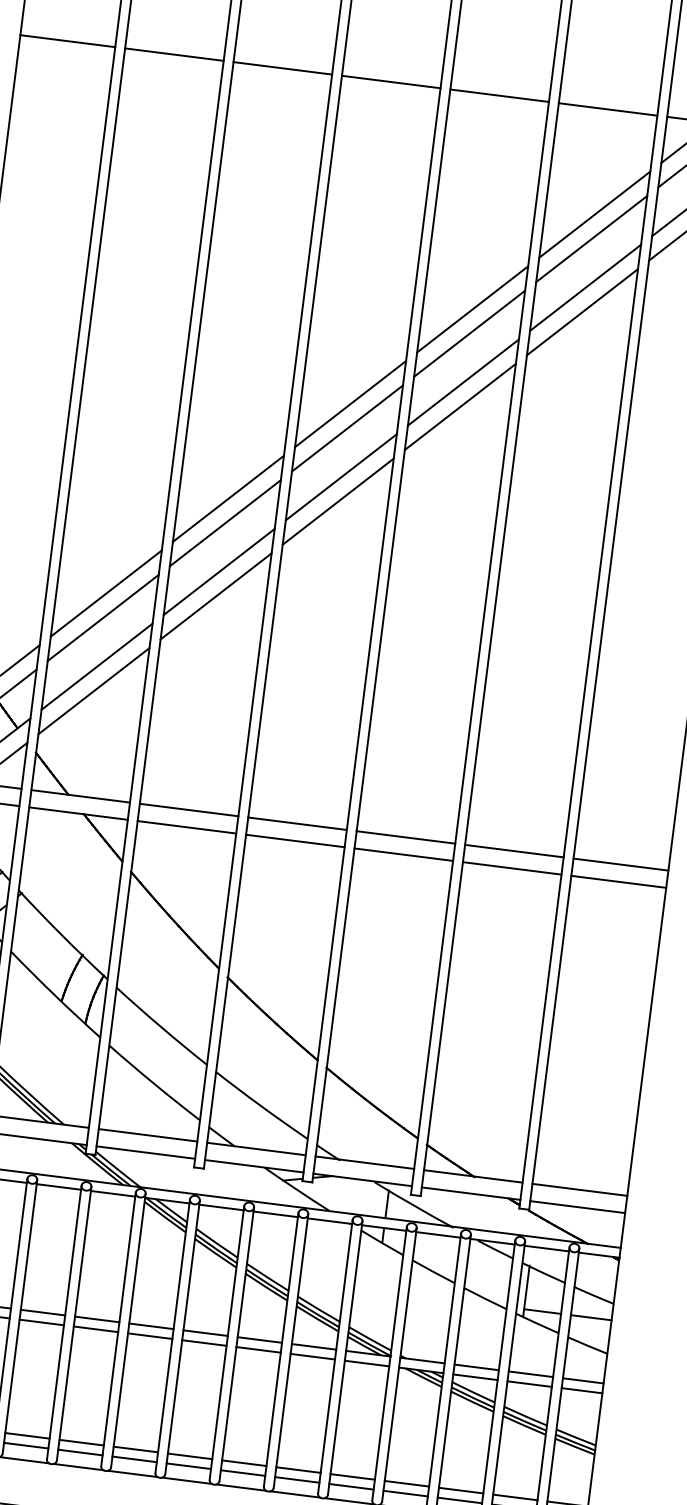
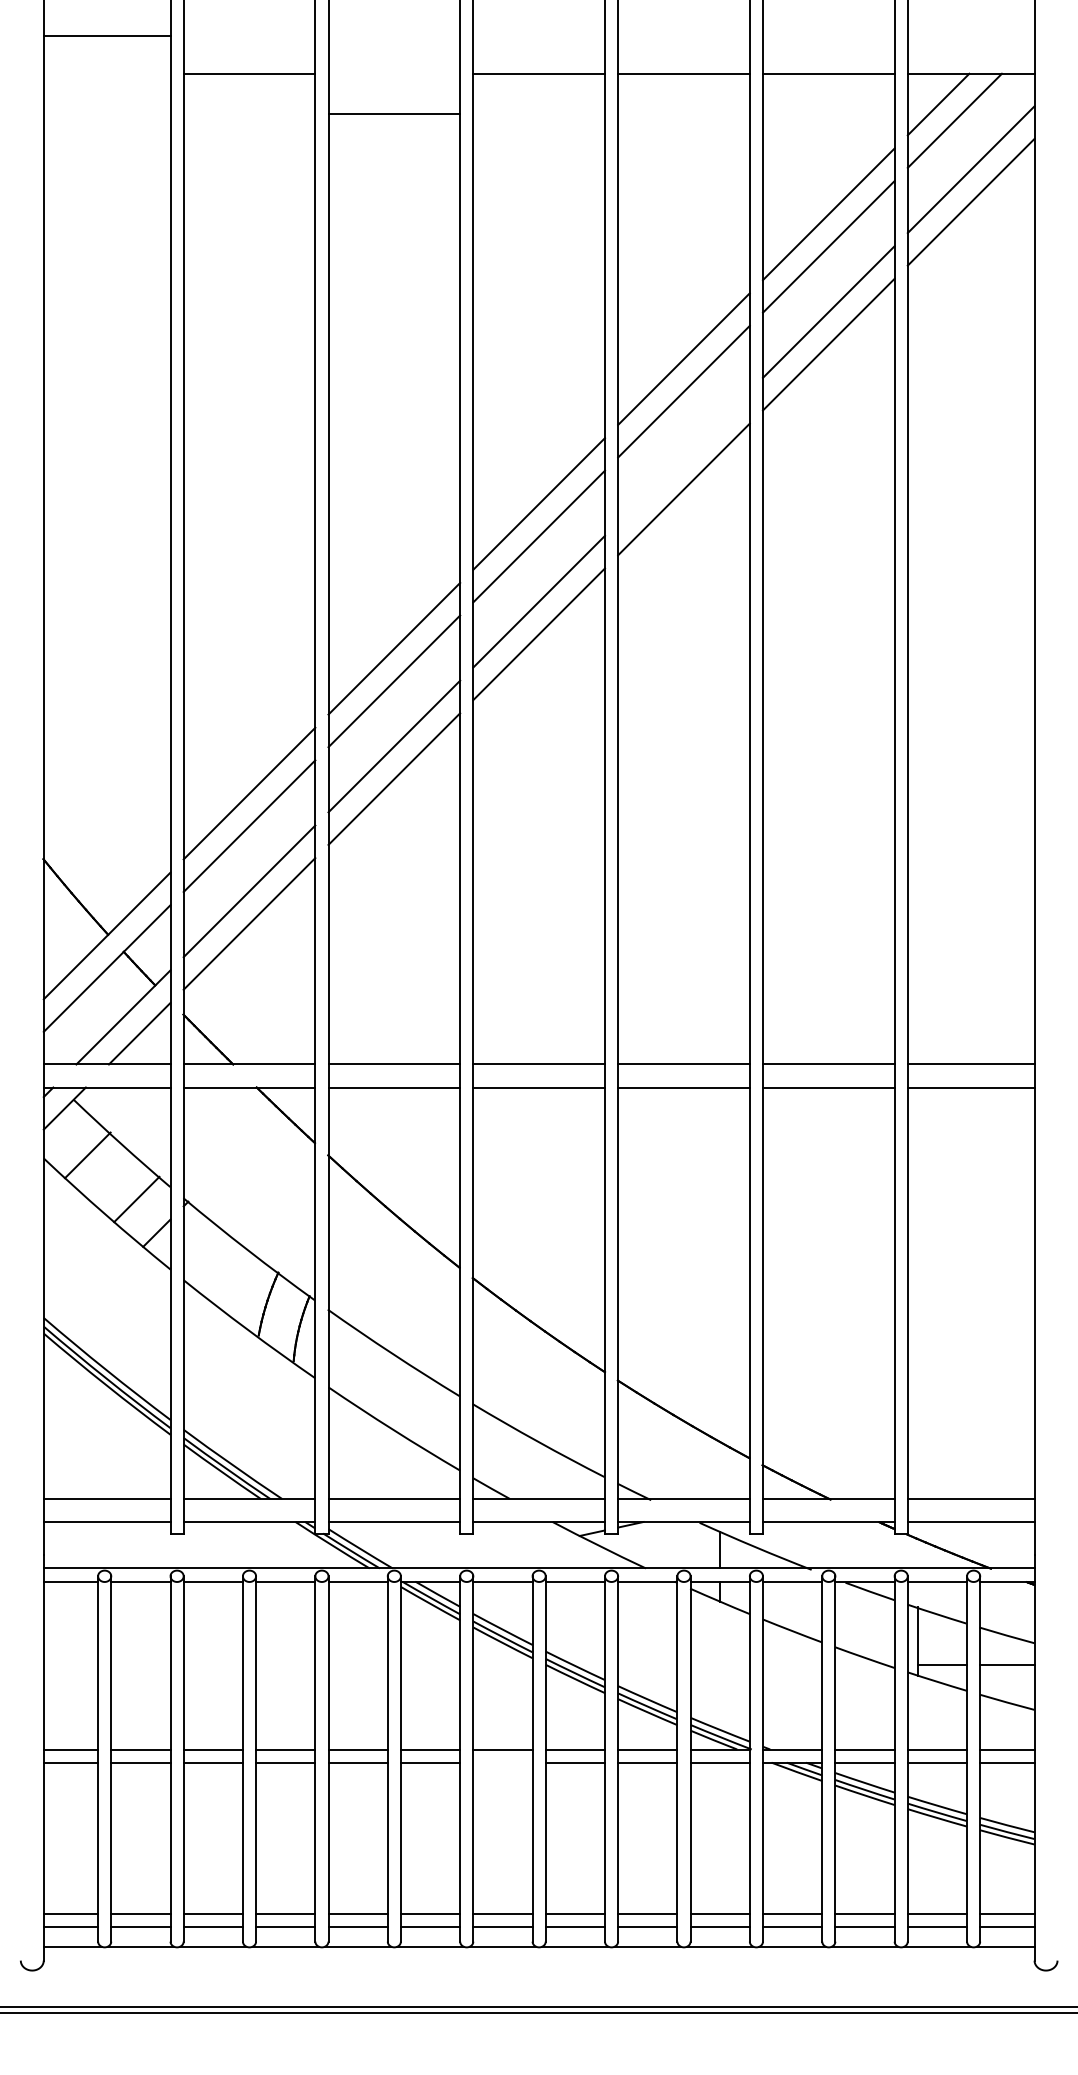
line: (67, 40) -> (106, 35), moved
line: (282, 68) -> (394, 113), moved
line: (463, 382) -> (683, 456), removed
line: (204, 1342) -> (502, 1762), removed

